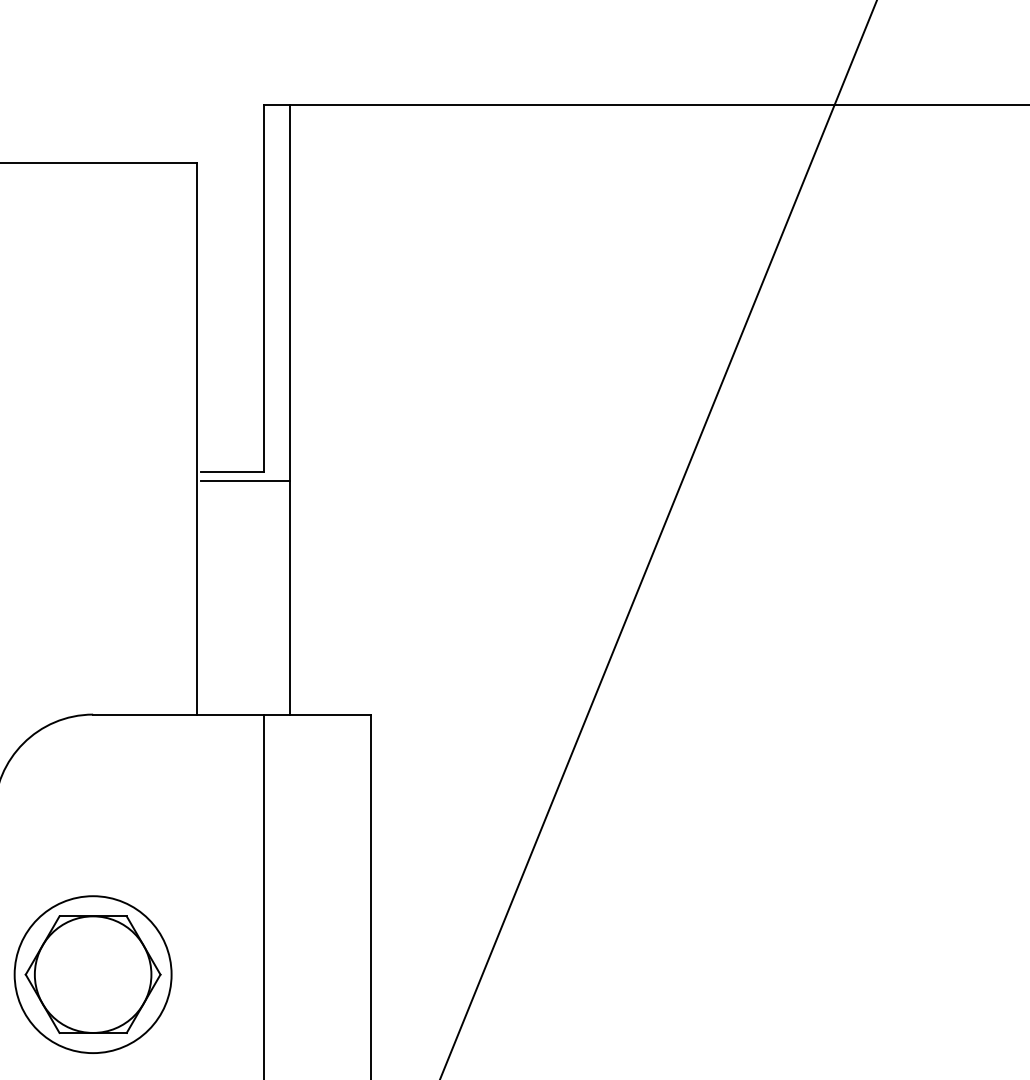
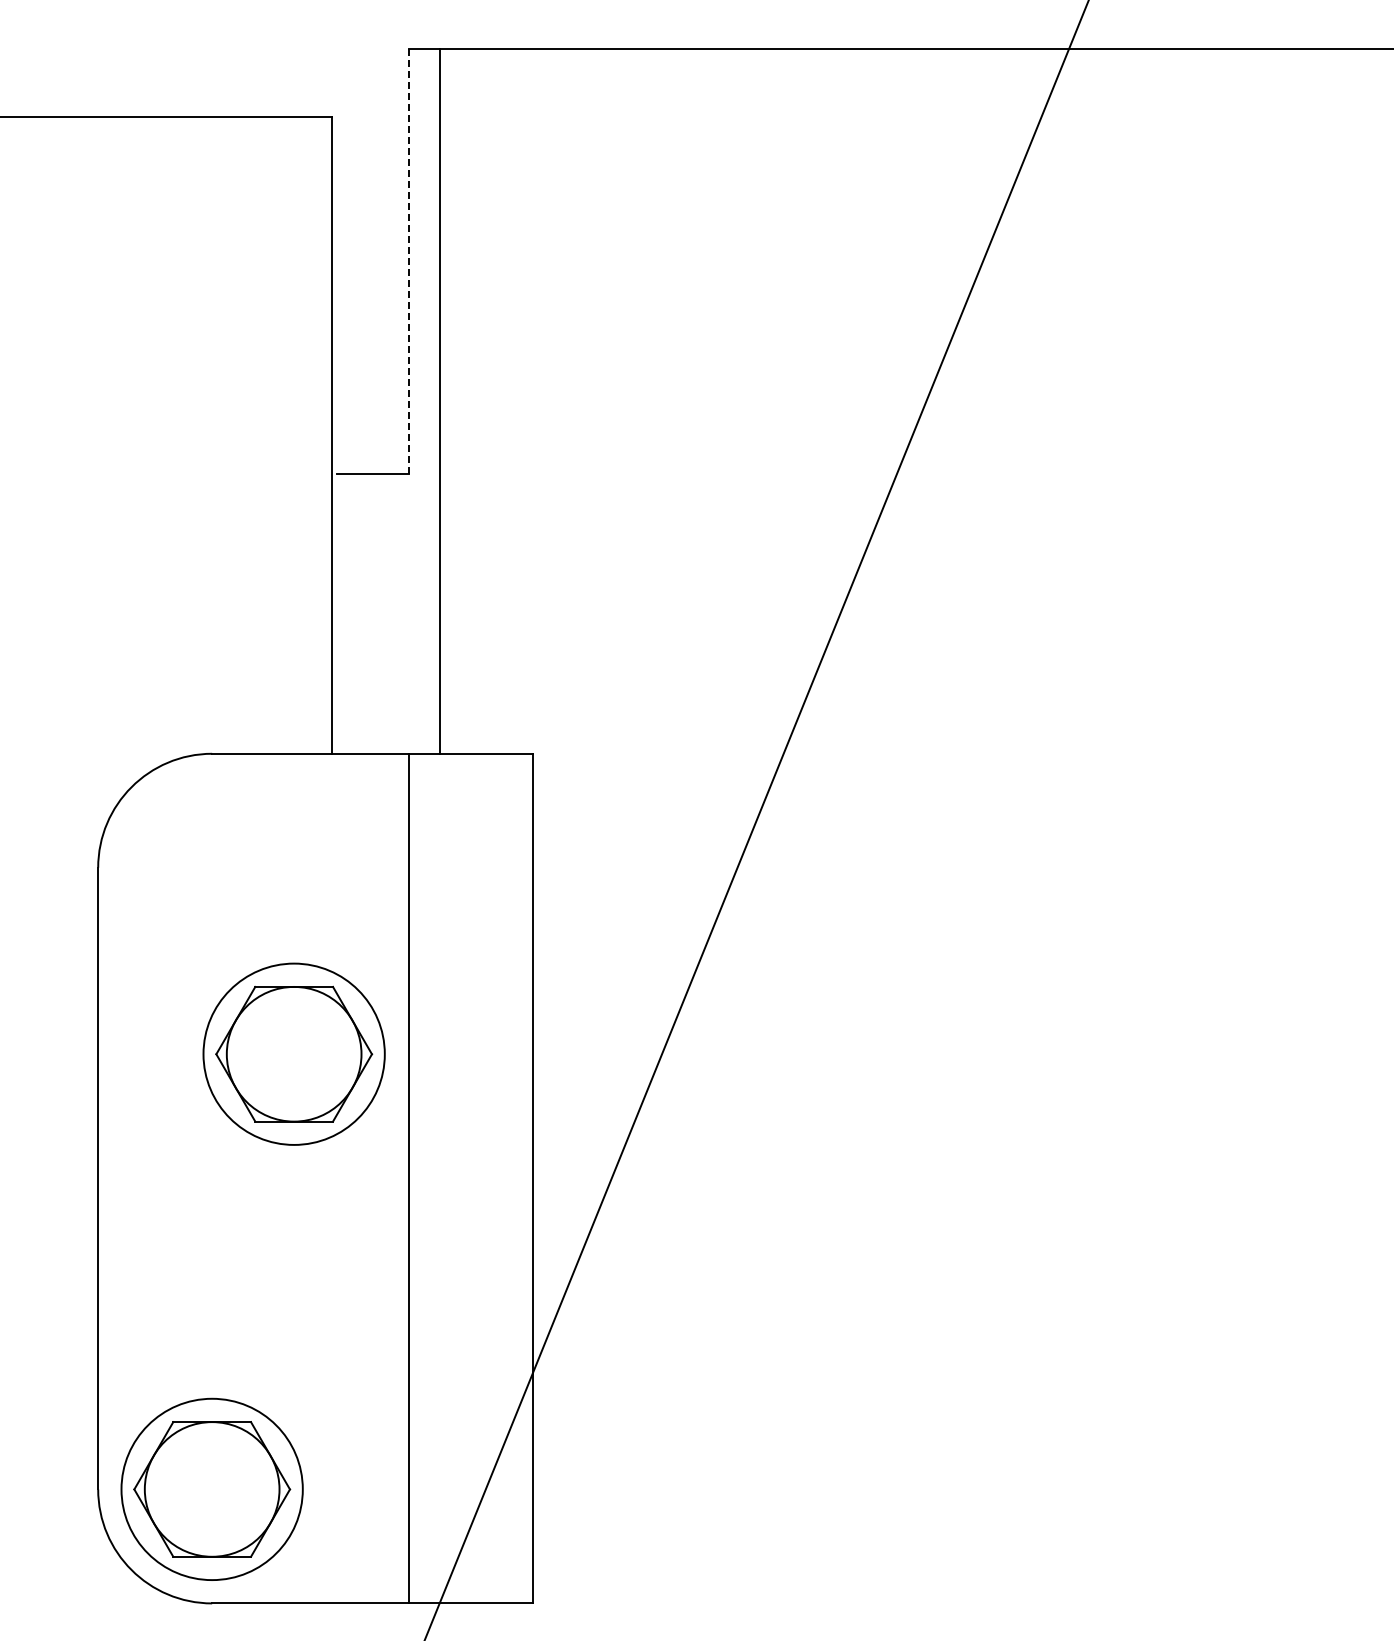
line: (263, 288) -> (409, 261), solid -> dashed
line: (245, 481) -> (388, 484), removed
part: (92, 973) -> (293, 1053), moved

